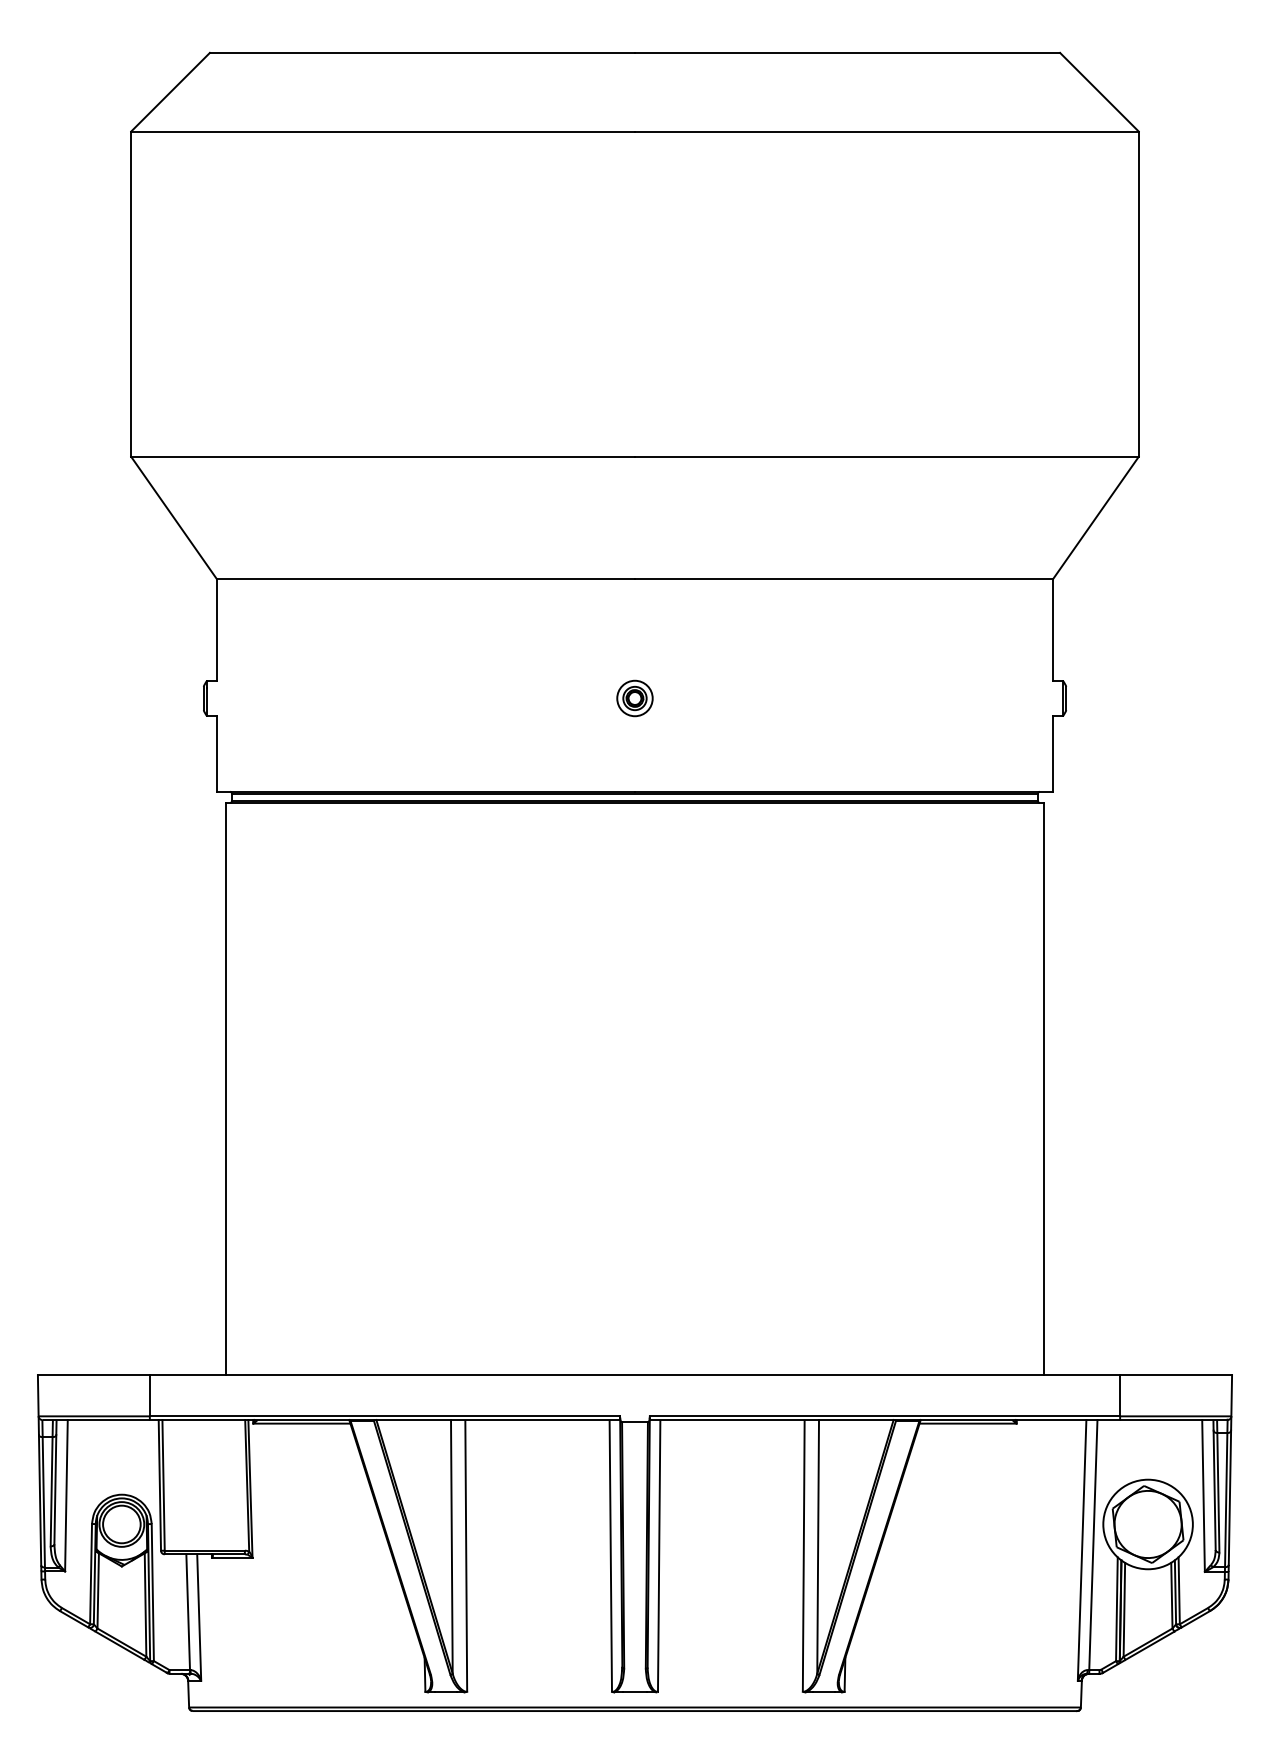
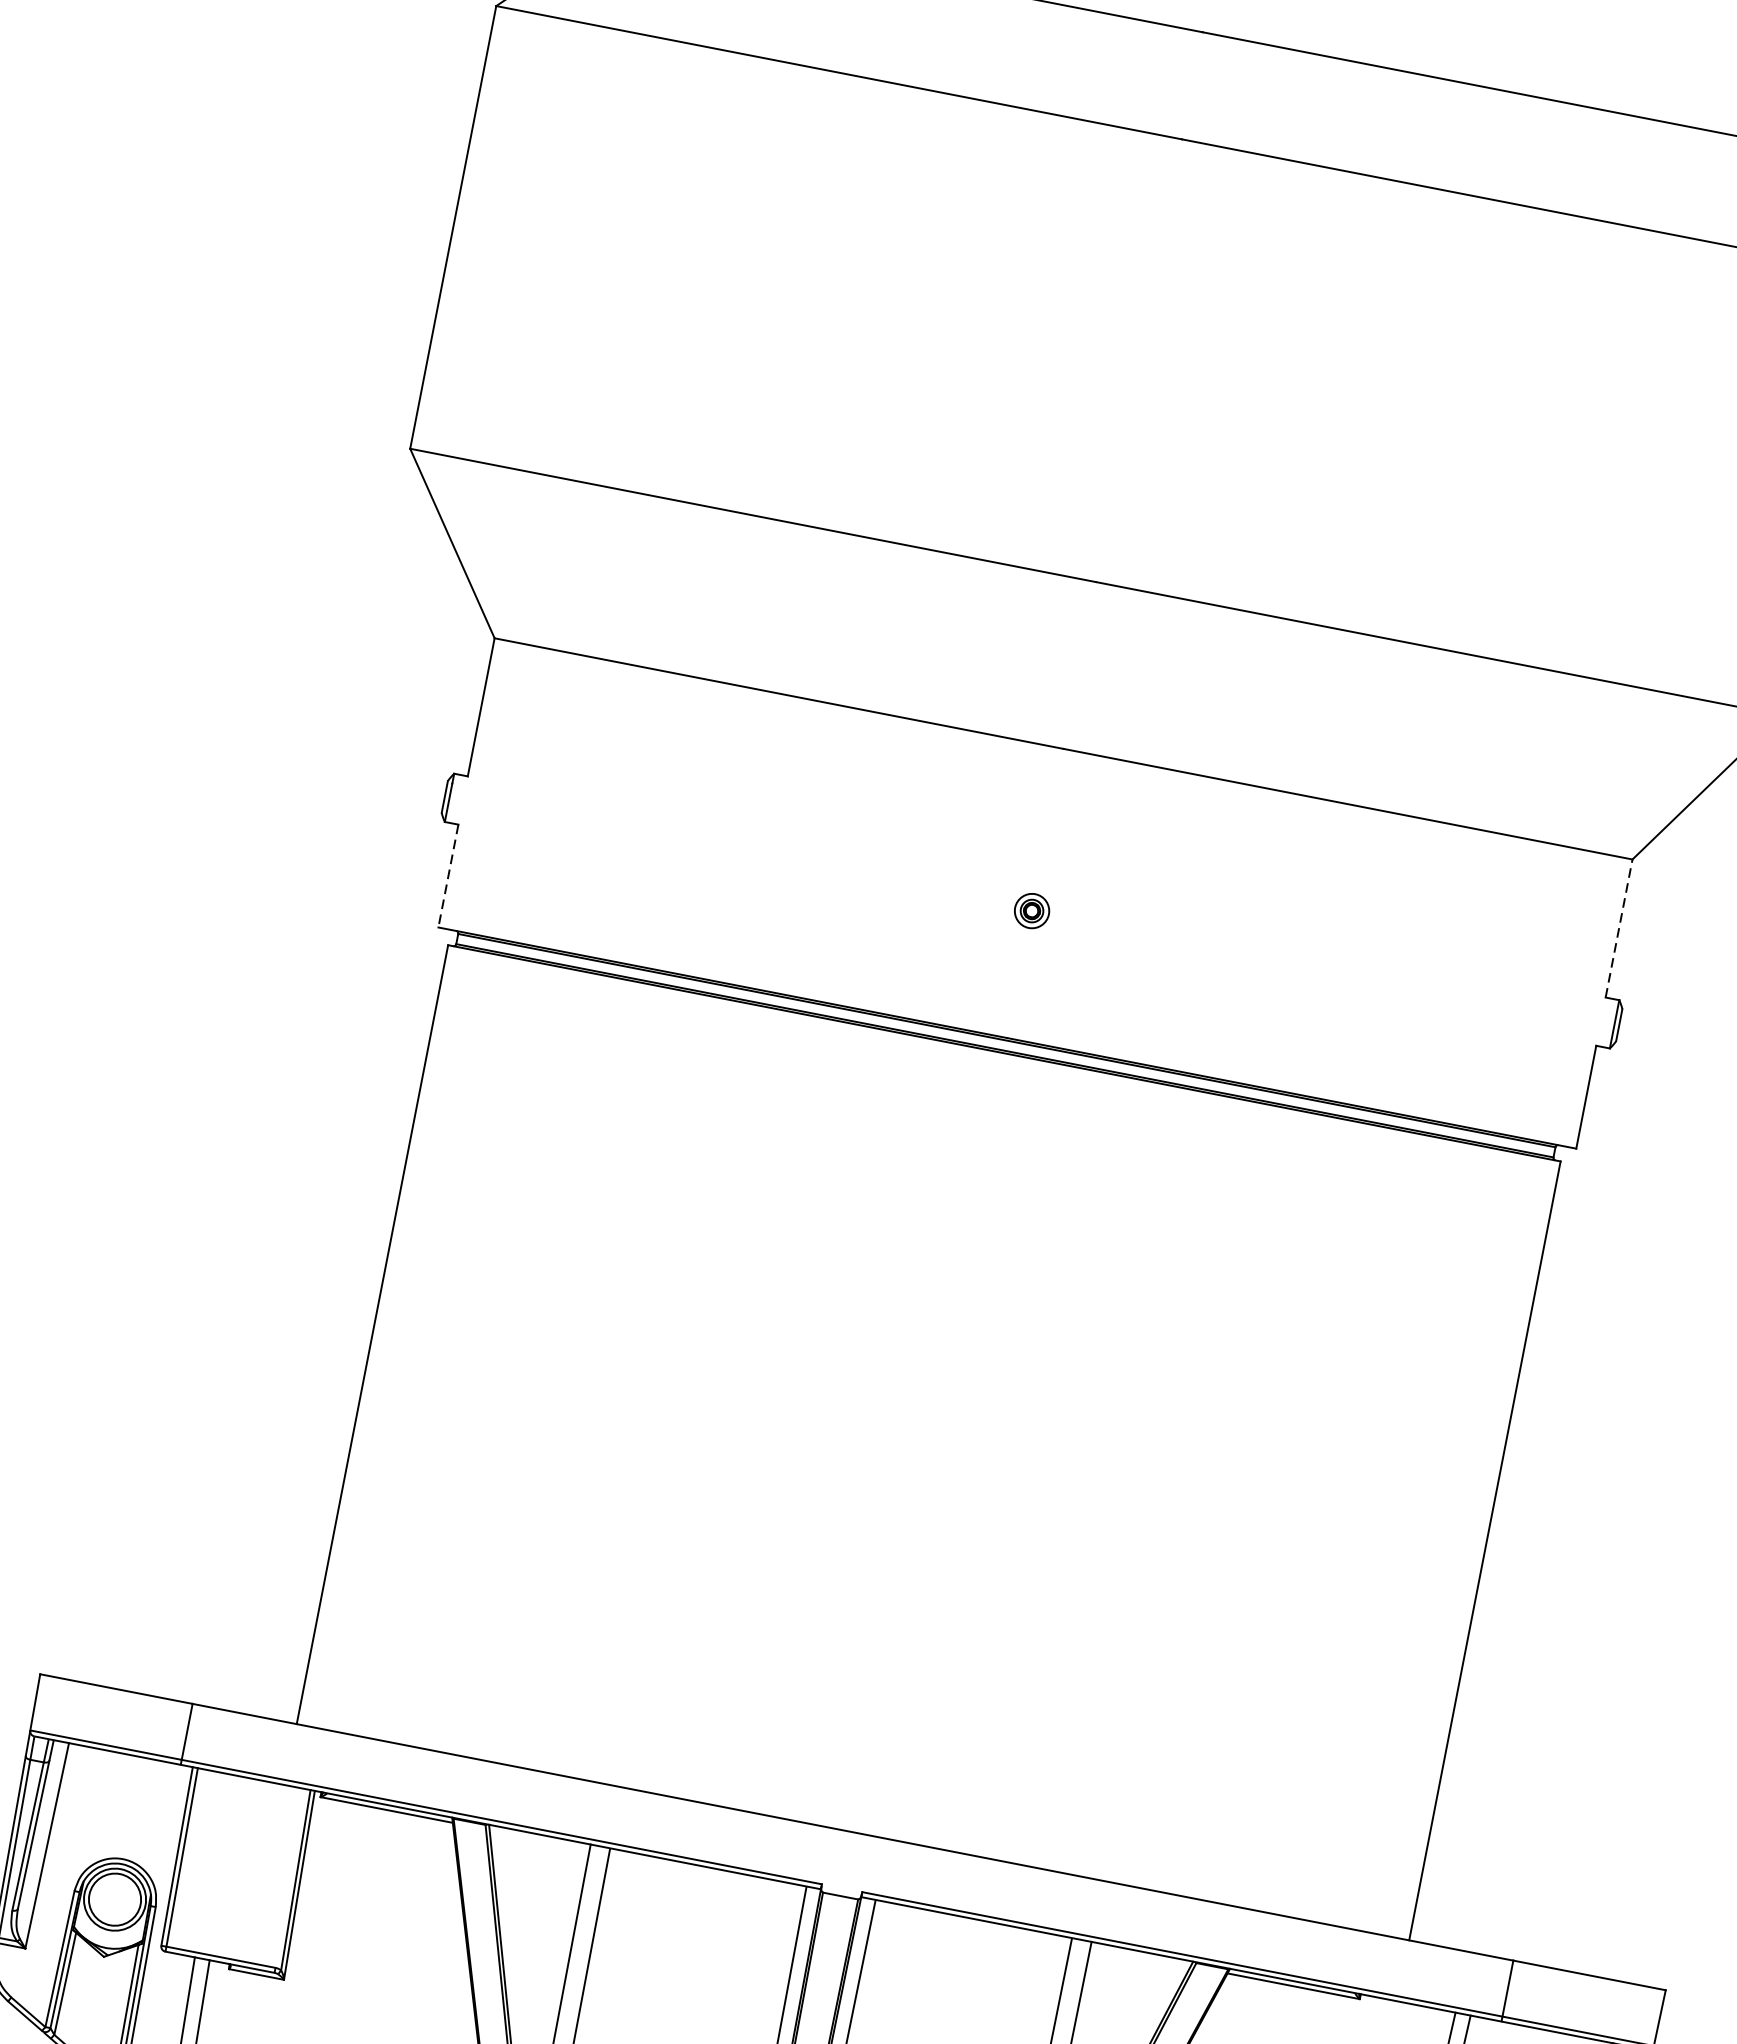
line: (1052, 630) -> (1618, 928), solid -> dashed
part: (634, 698) -> (1031, 910), size x0.7
line: (217, 754) -> (448, 876), solid -> dashed

